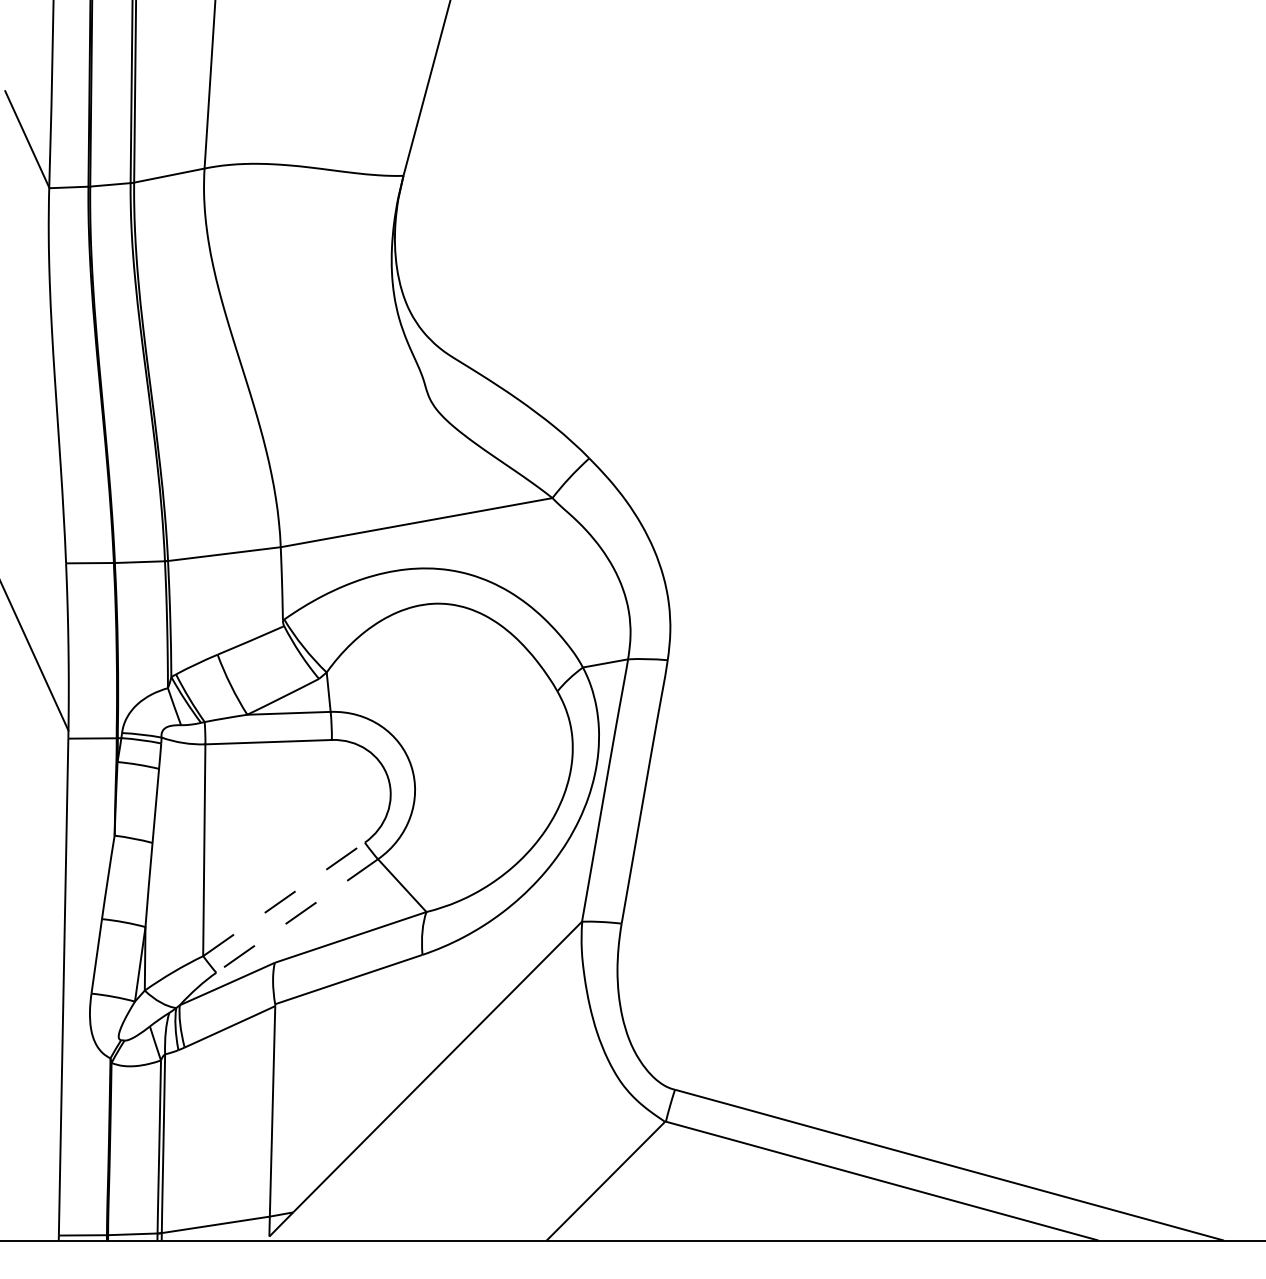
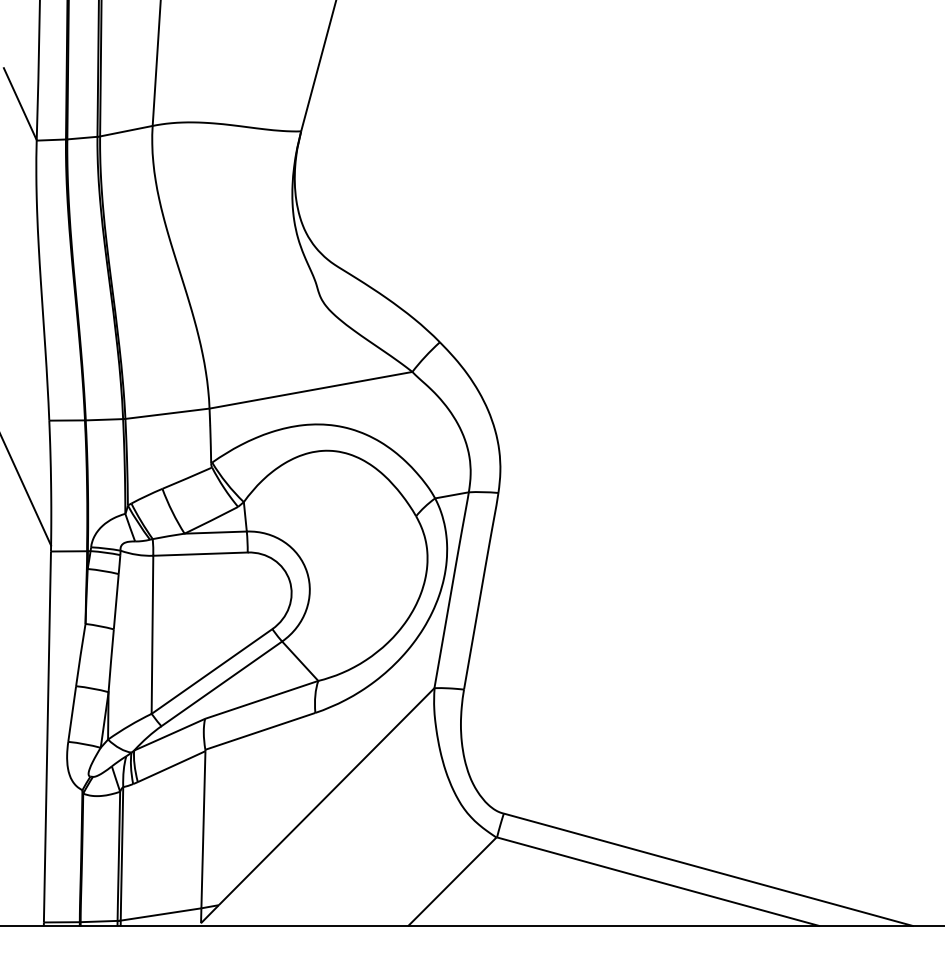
line: (284, 899) -> (212, 671), dashed -> solid
line: (297, 915) -> (222, 683), dashed -> solid

